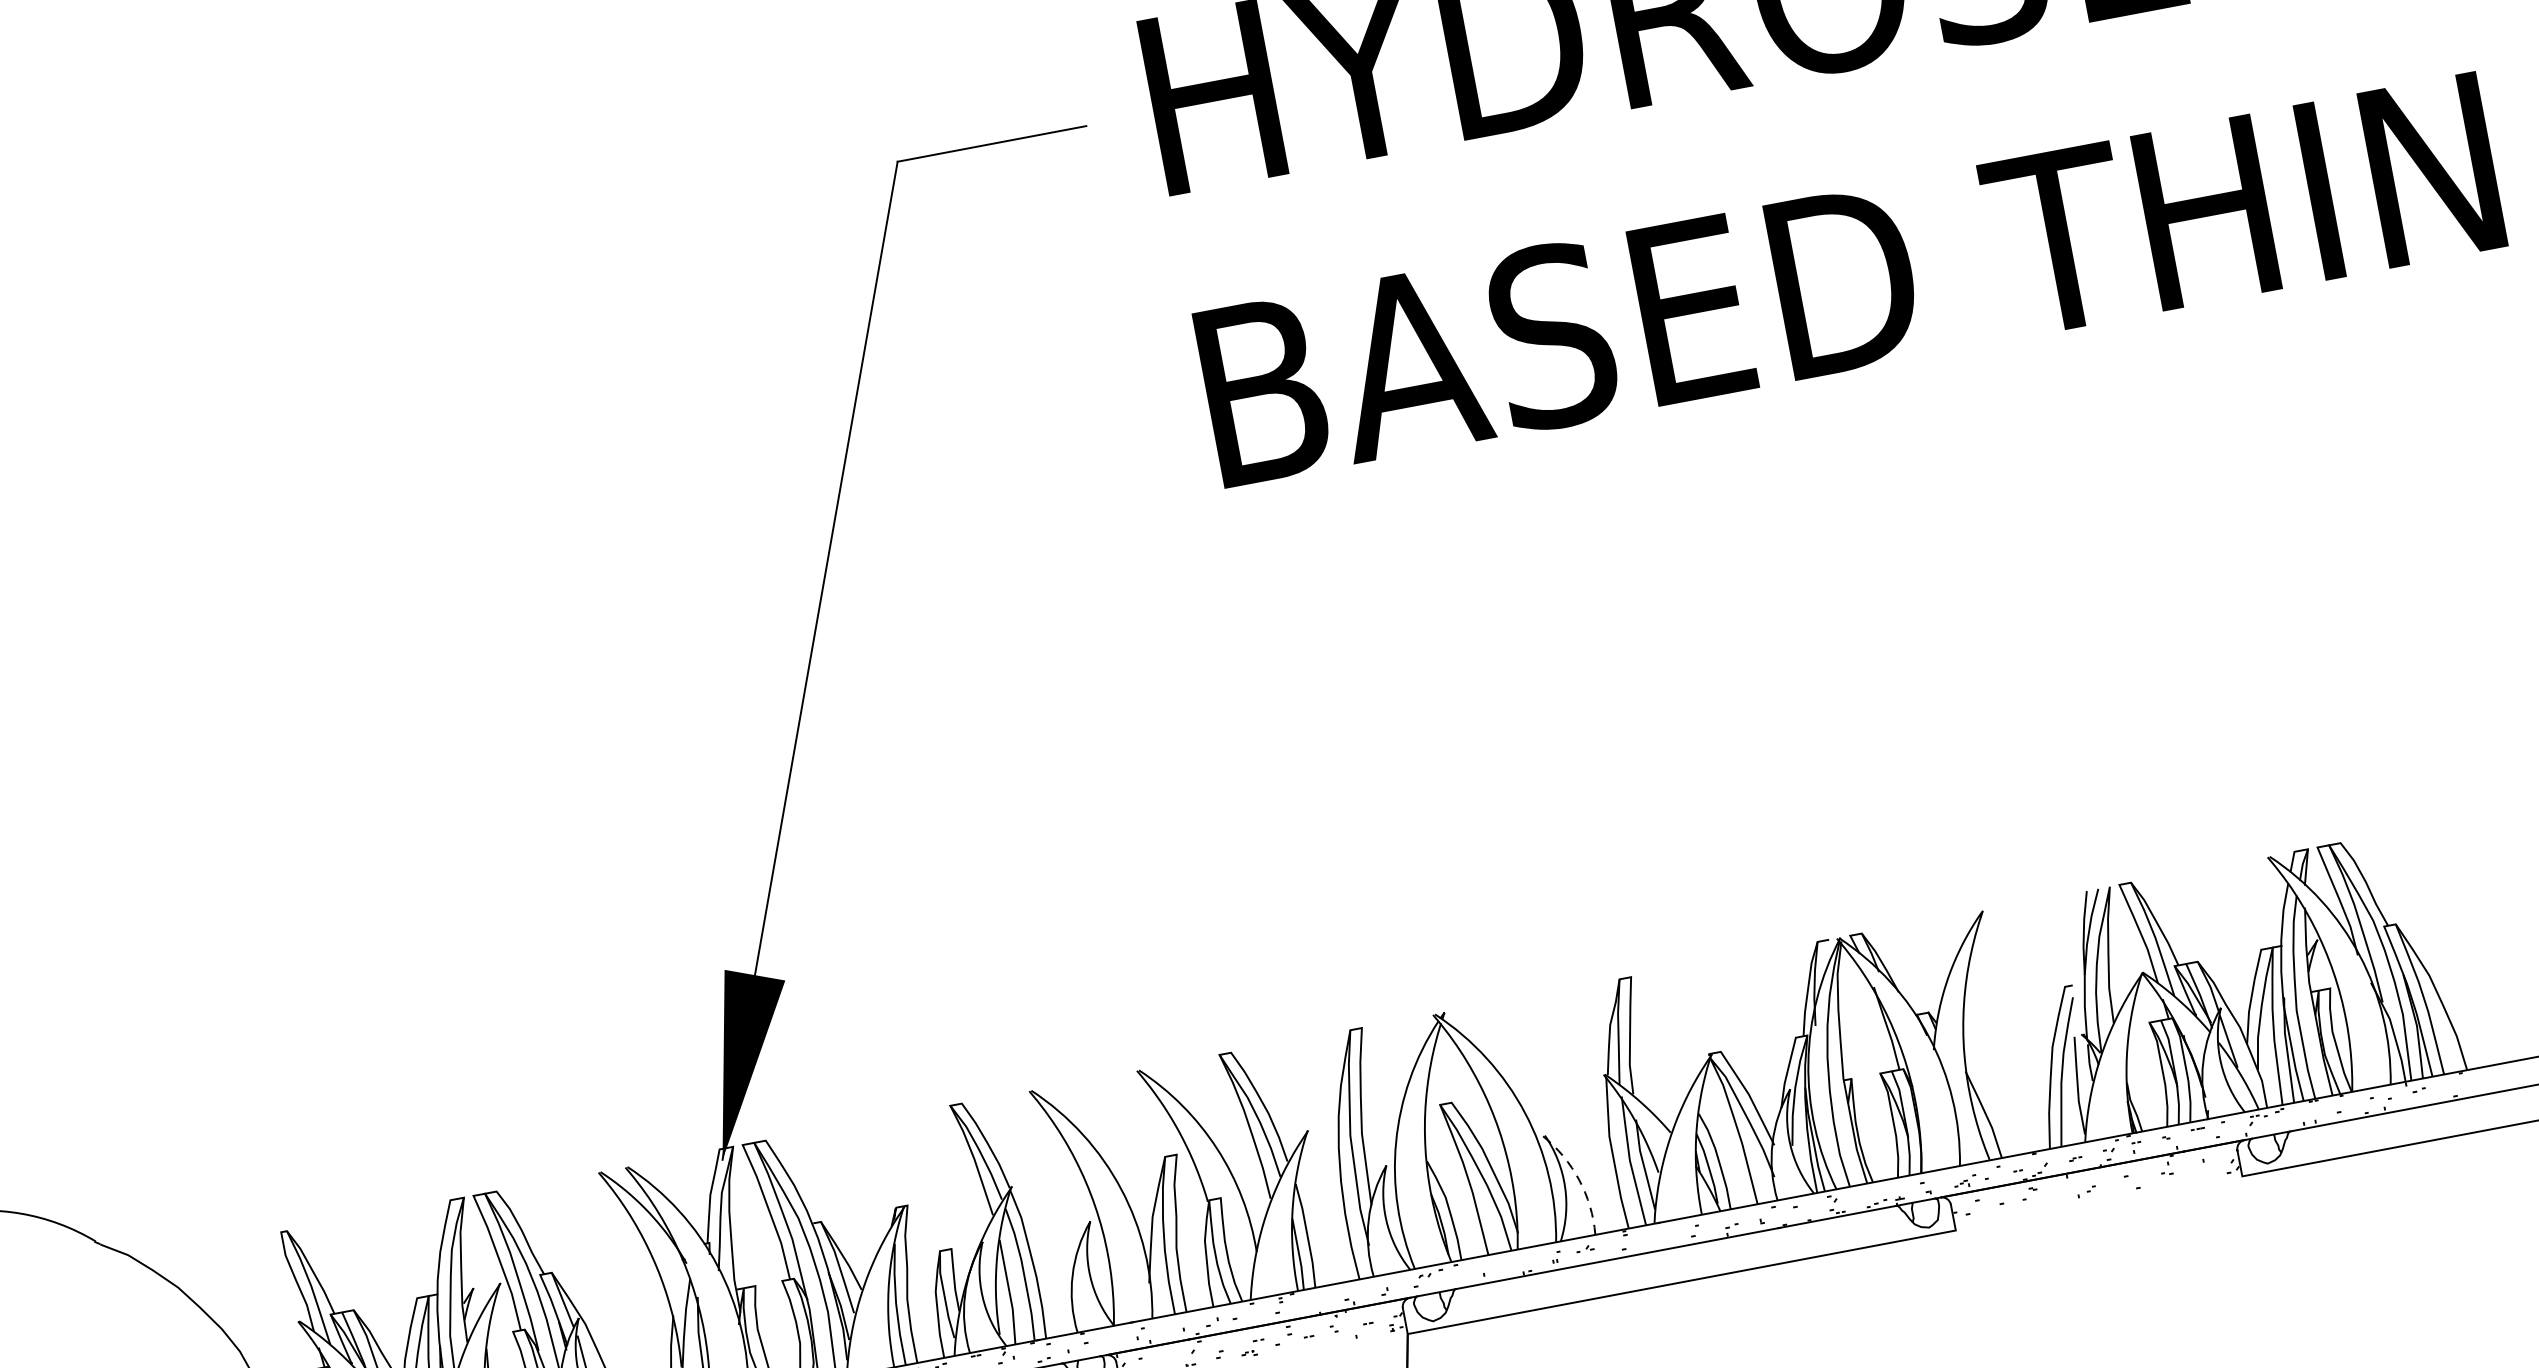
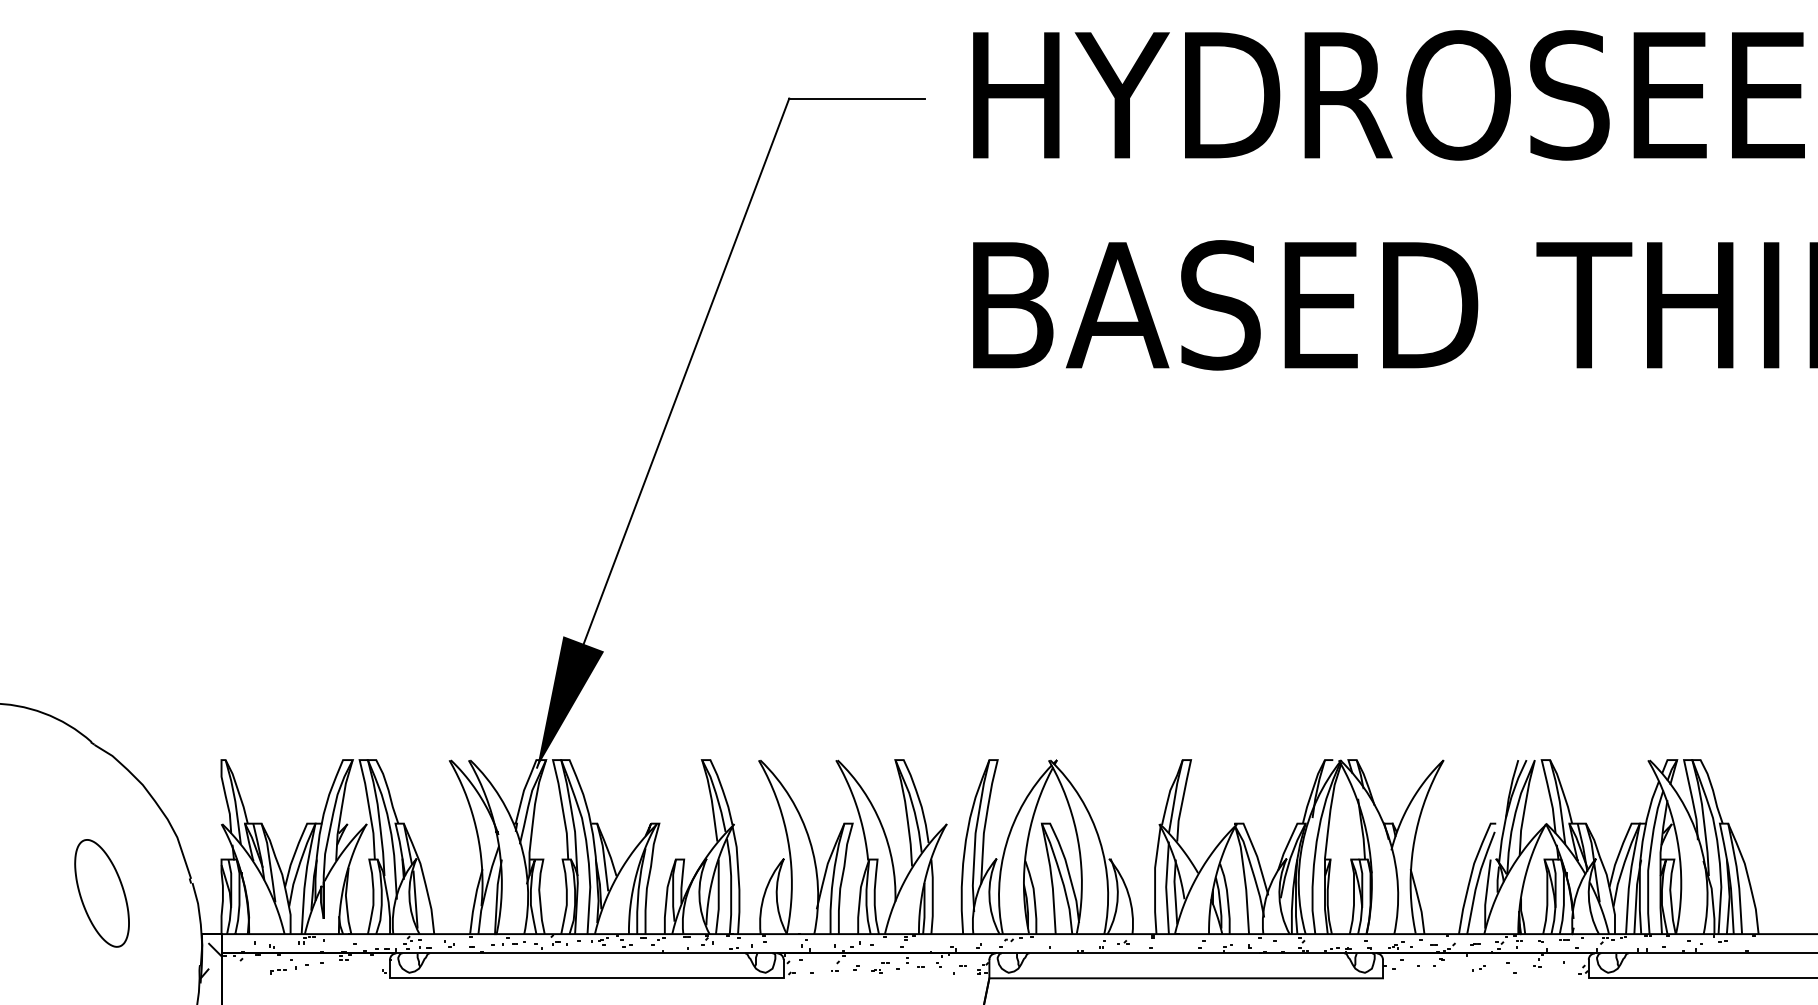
arc: (1579, 1179) -> (1128, 893), dashed -> solid

